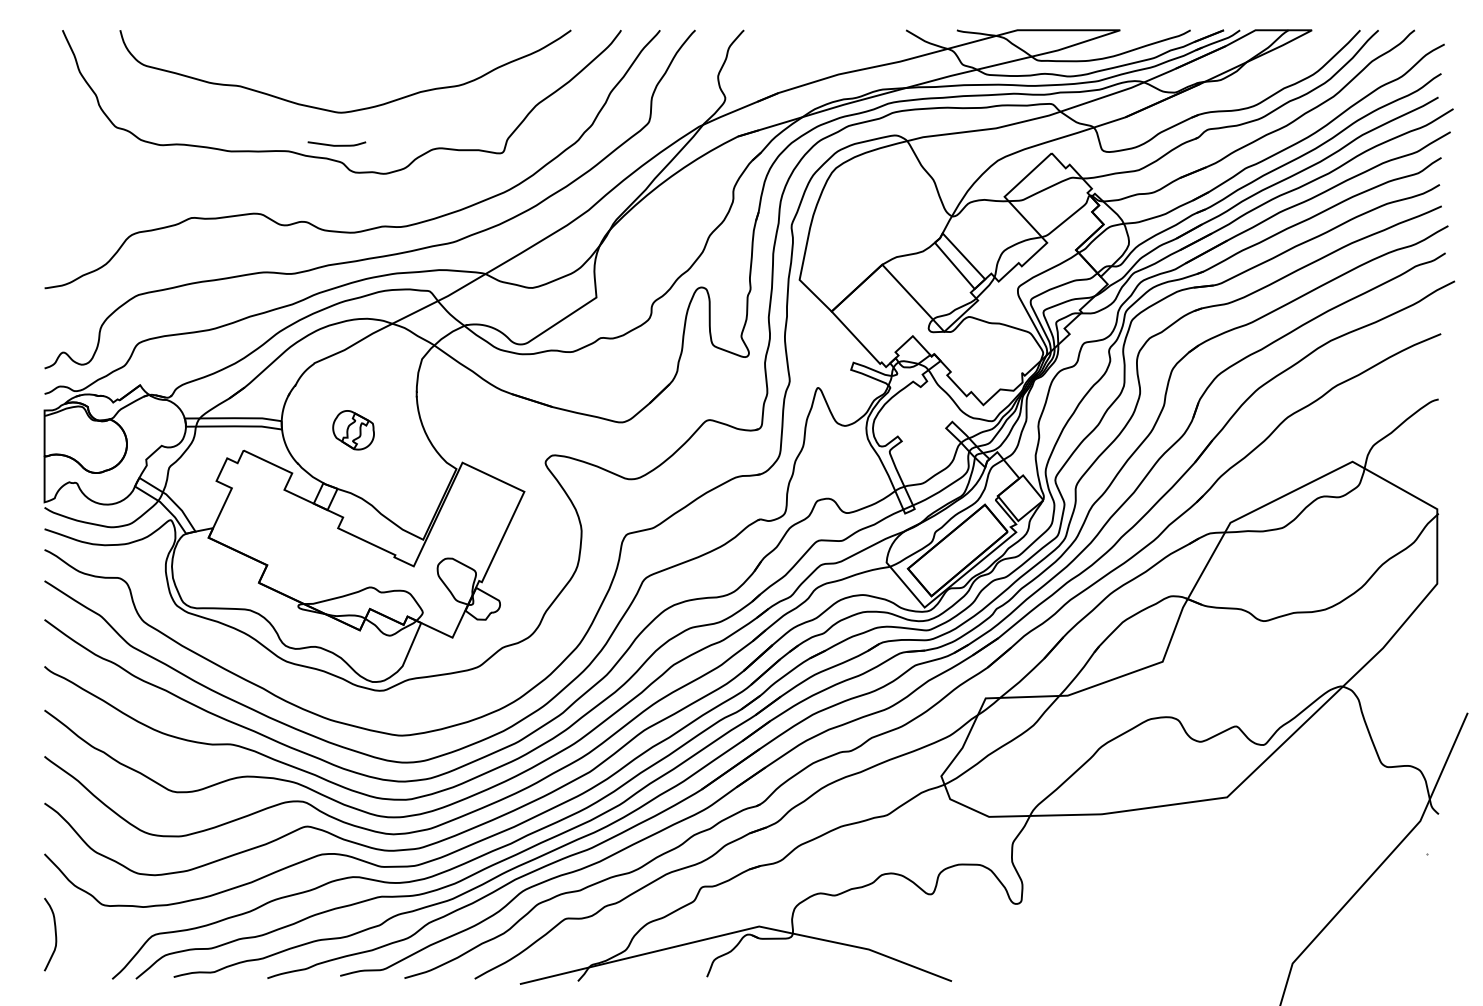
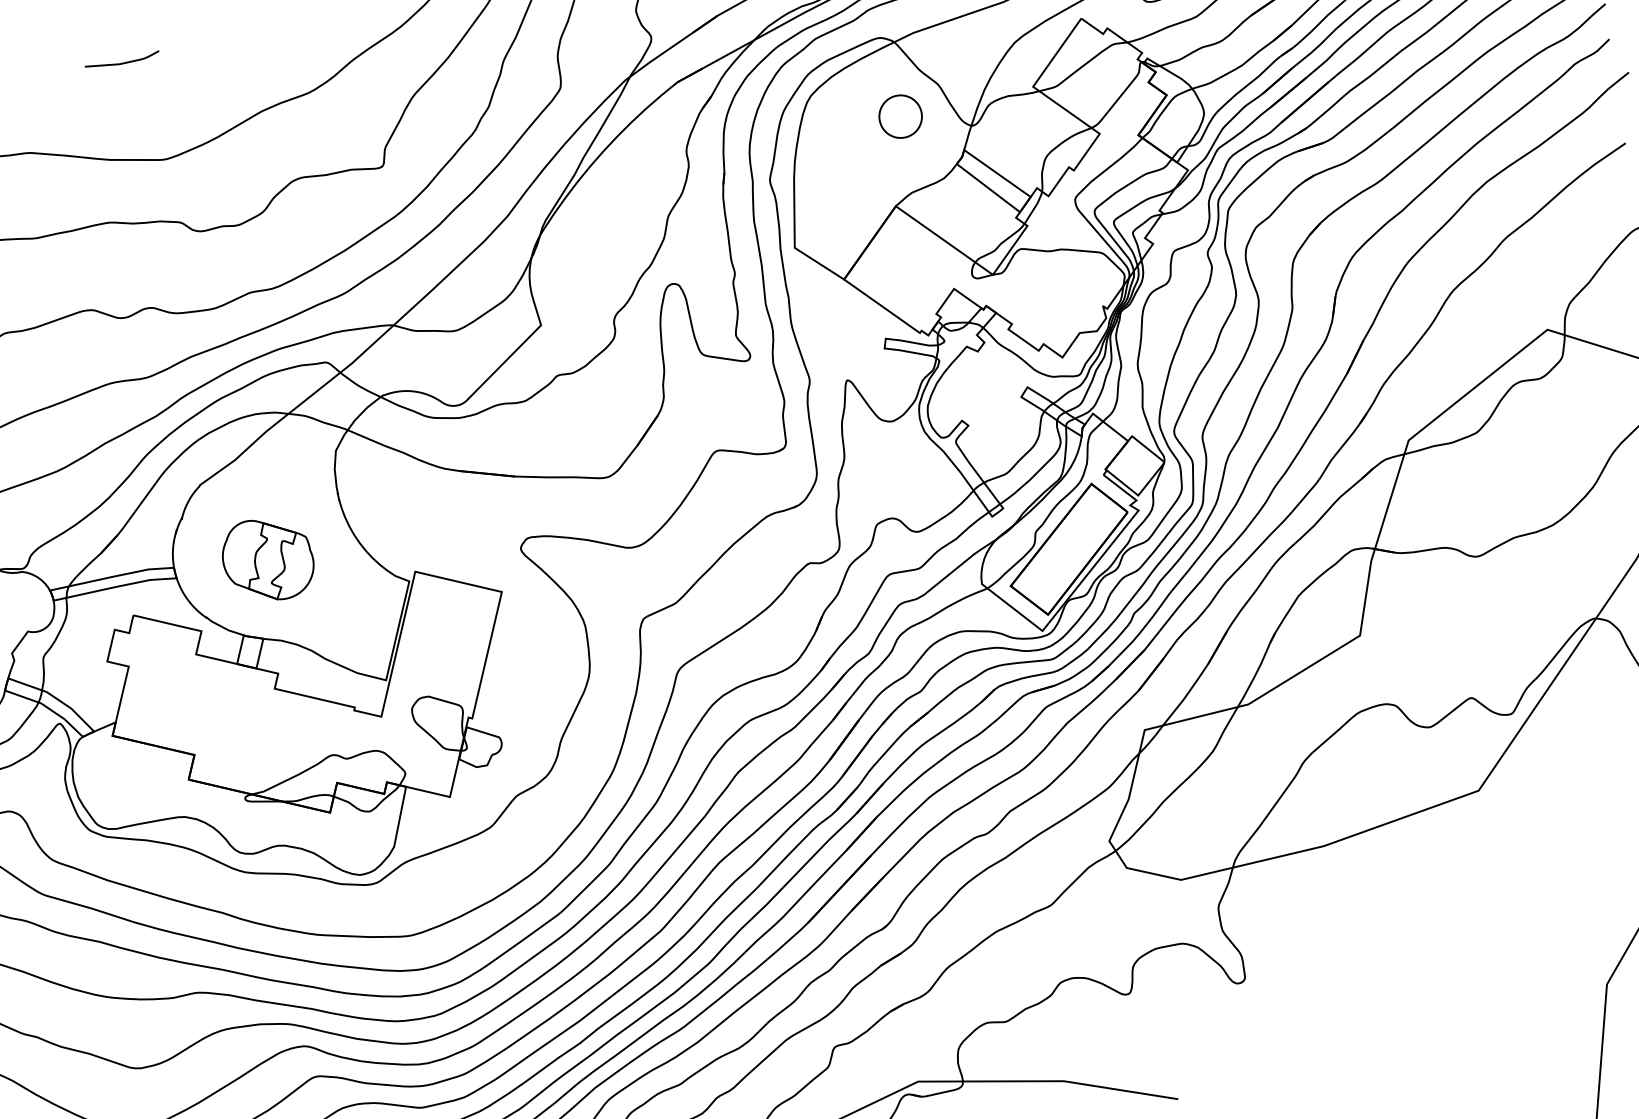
curve: (336, 144) -> (122, 61), moved
part: (900, 197) -> (900, 115), added
part: (353, 430) -> (267, 560), size x1.67

